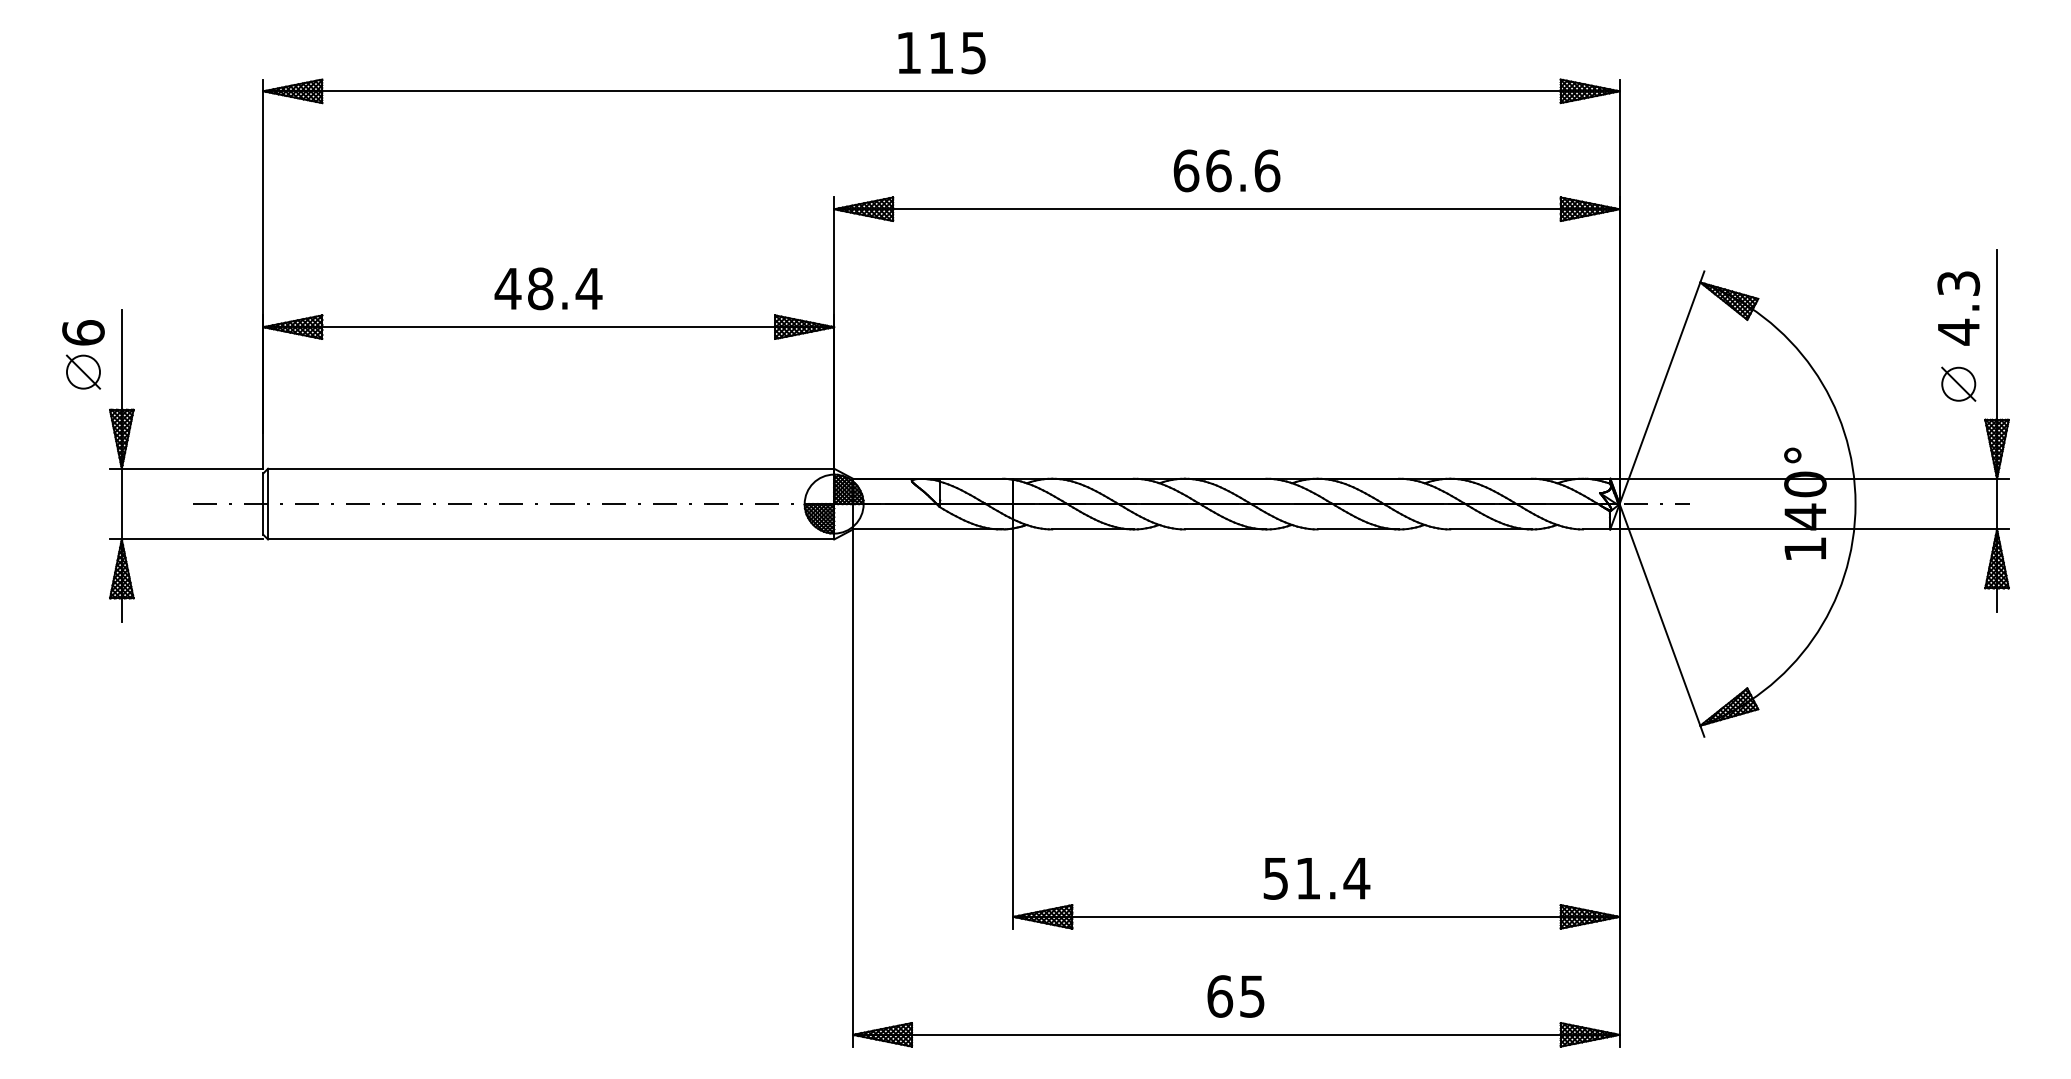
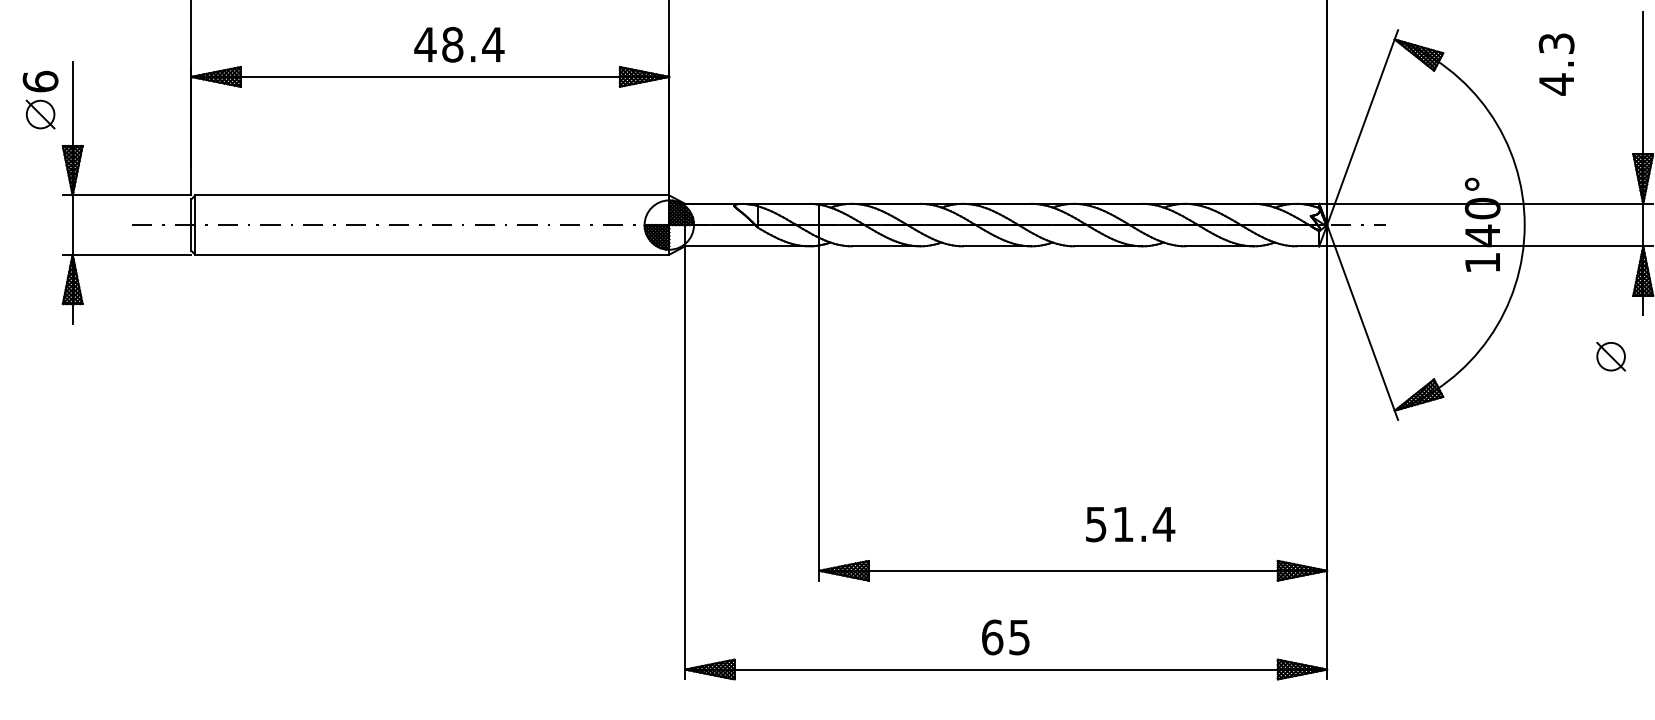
text: (548, 288) -> (459, 44), moved
text: (1958, 308) -> (1556, 64), moved
part: (1958, 383) -> (1610, 356), moved
text: (1316, 878) -> (1130, 524), moved

